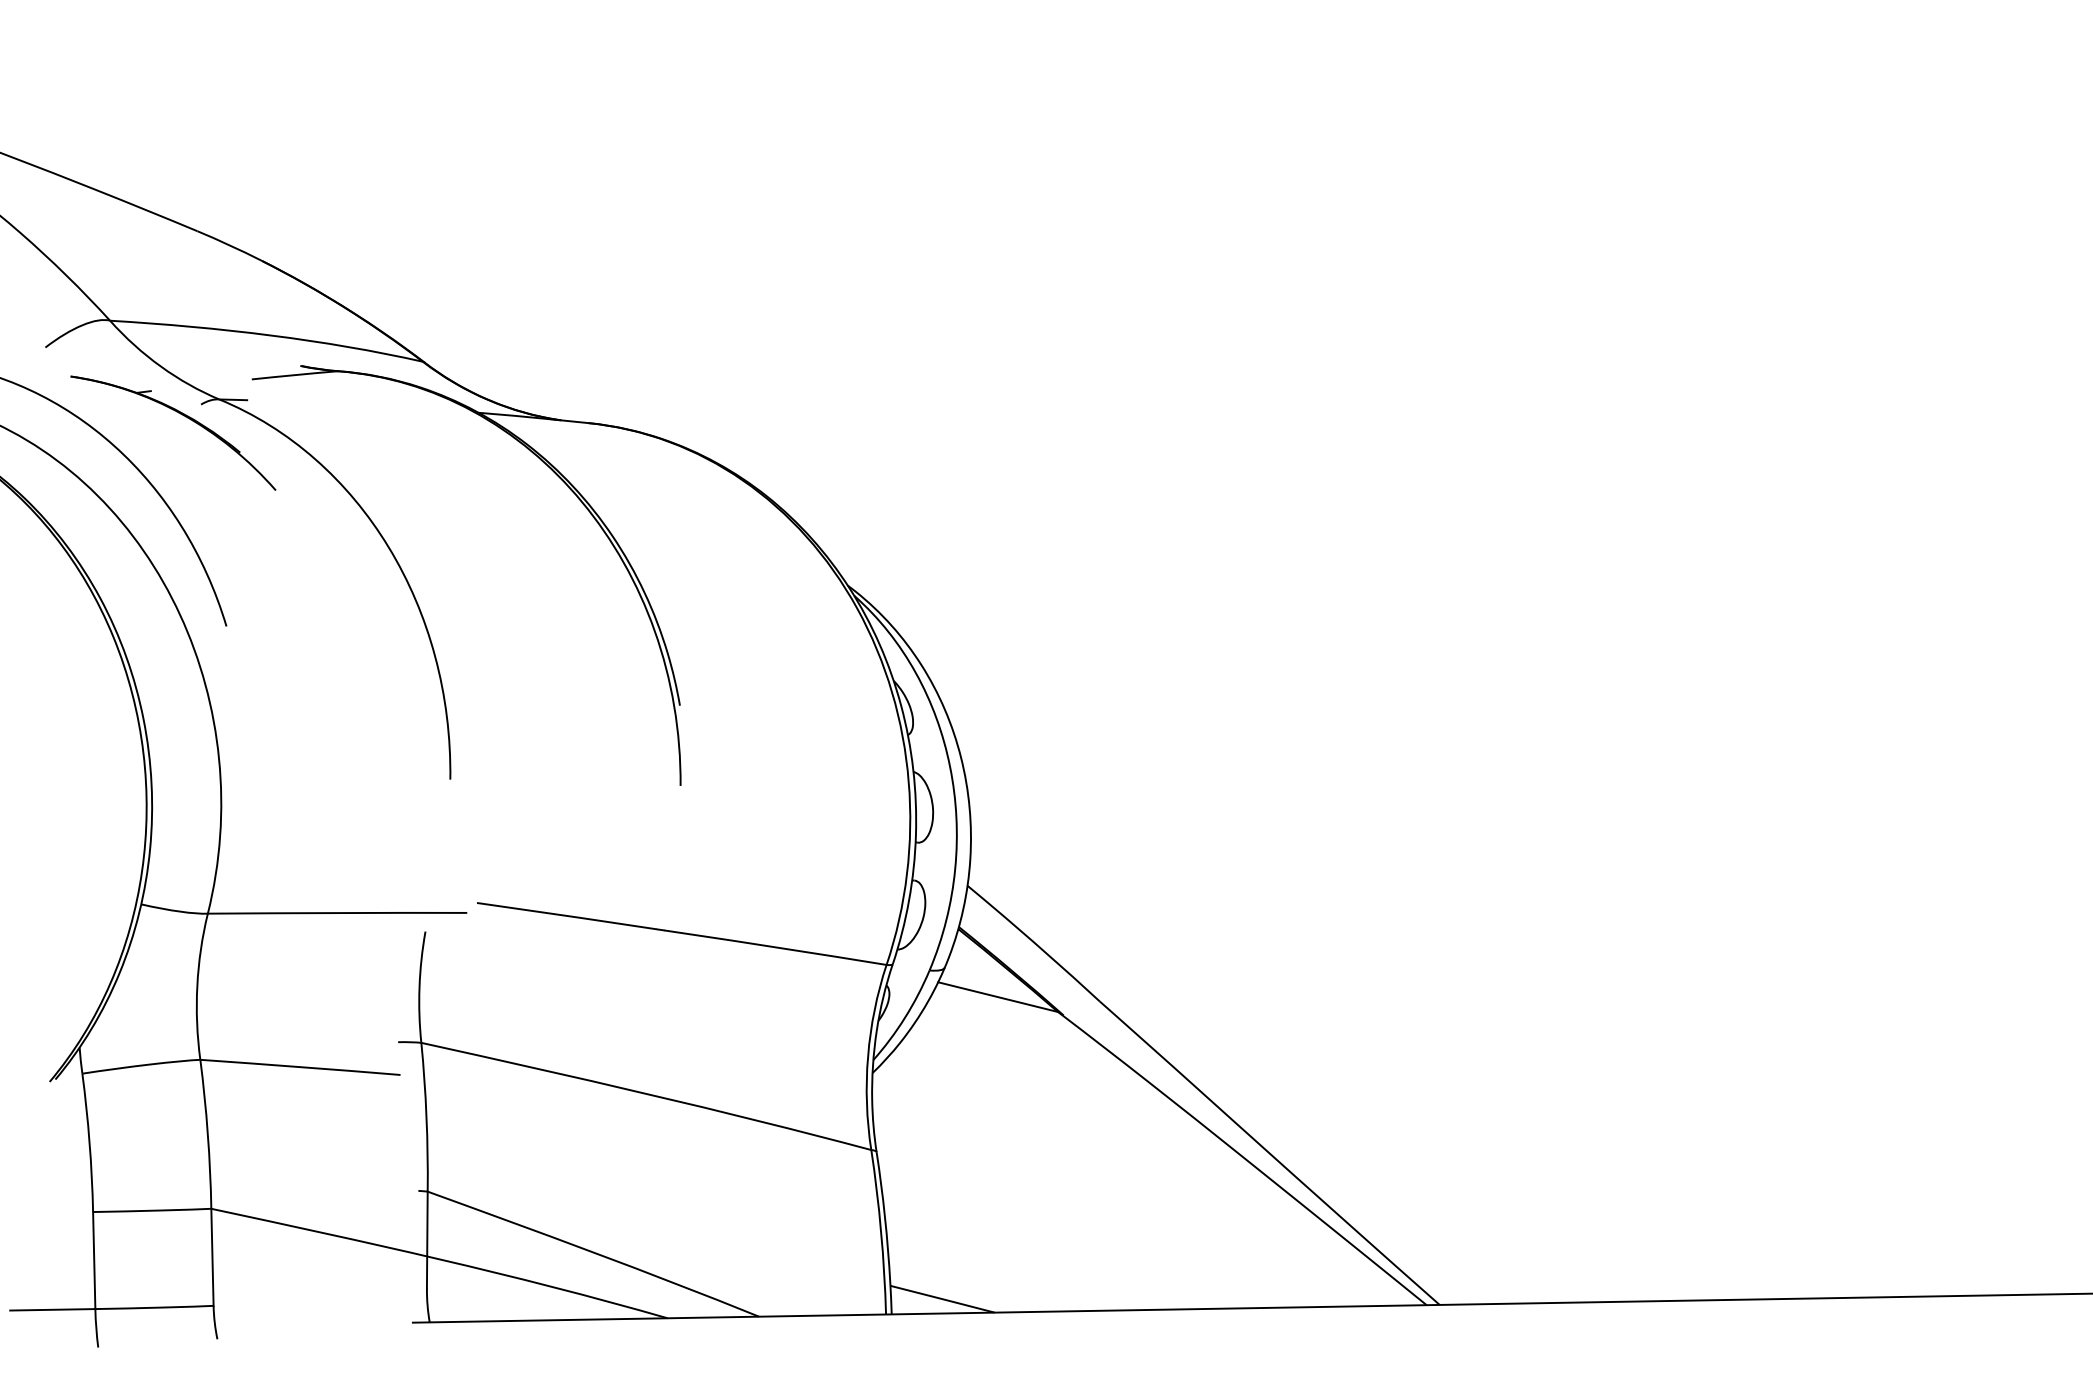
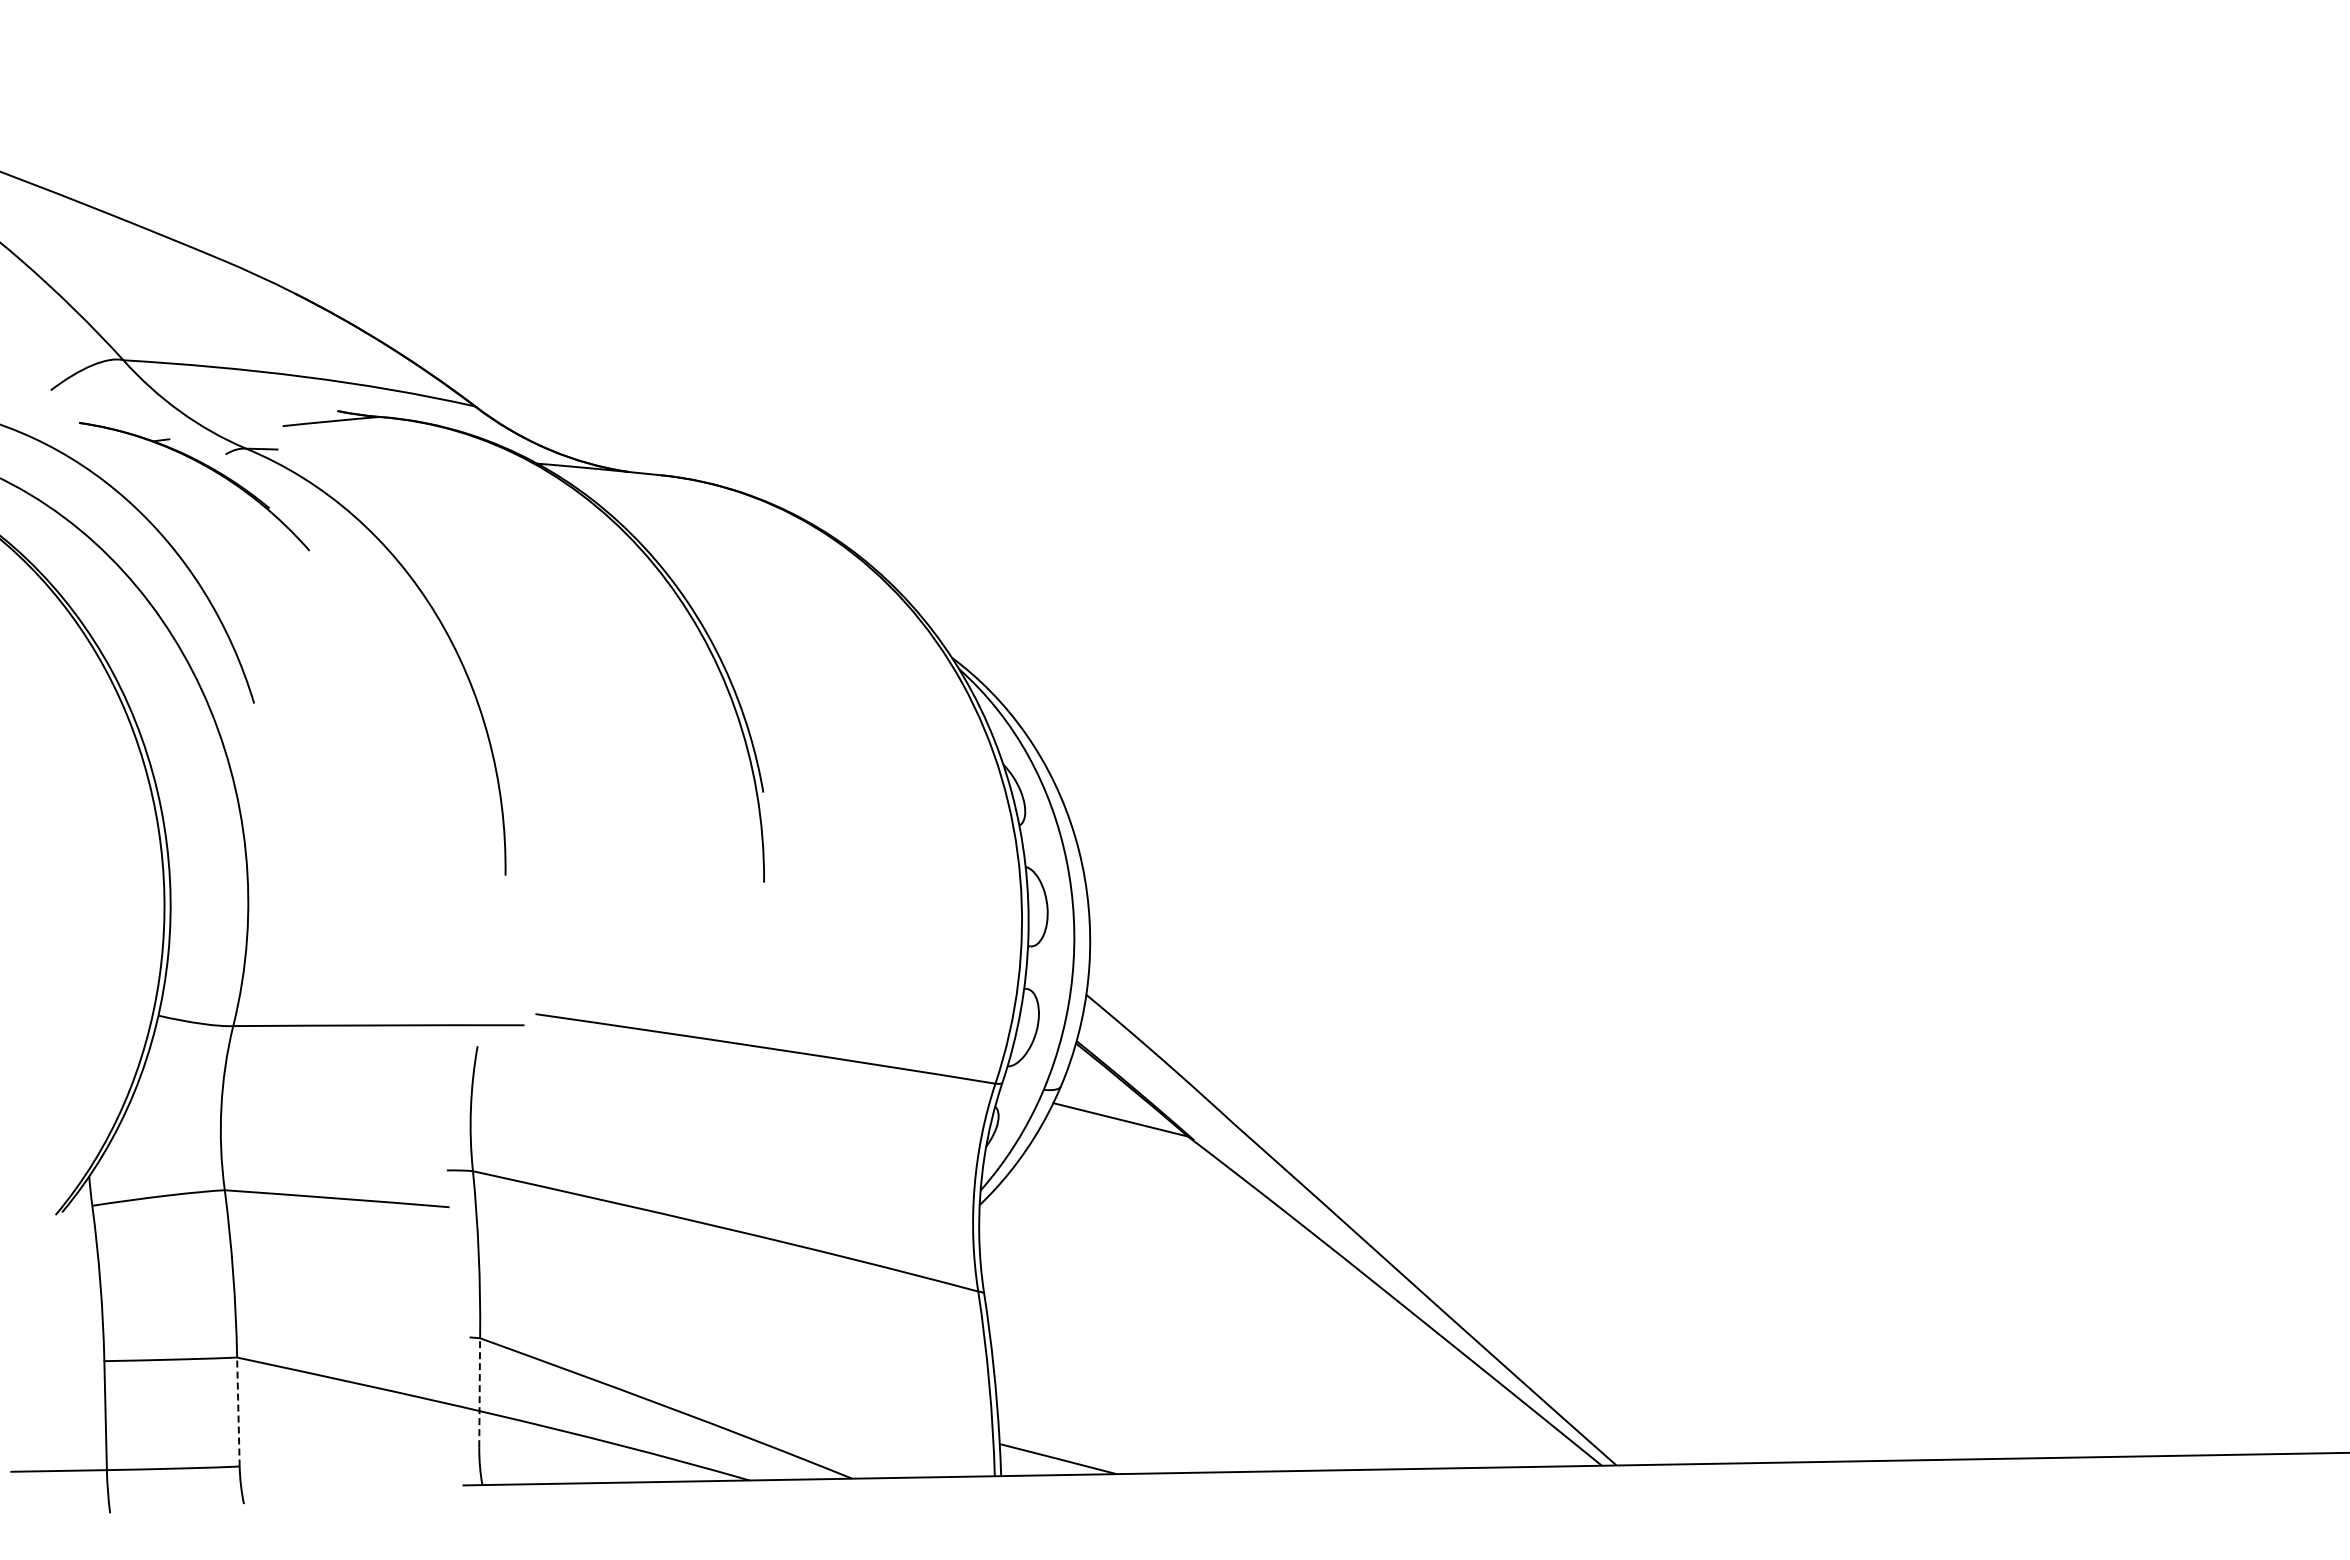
line: (427, 1239) -> (479, 1392), solid -> dashed
line: (212, 1257) -> (238, 1412), solid -> dashed

